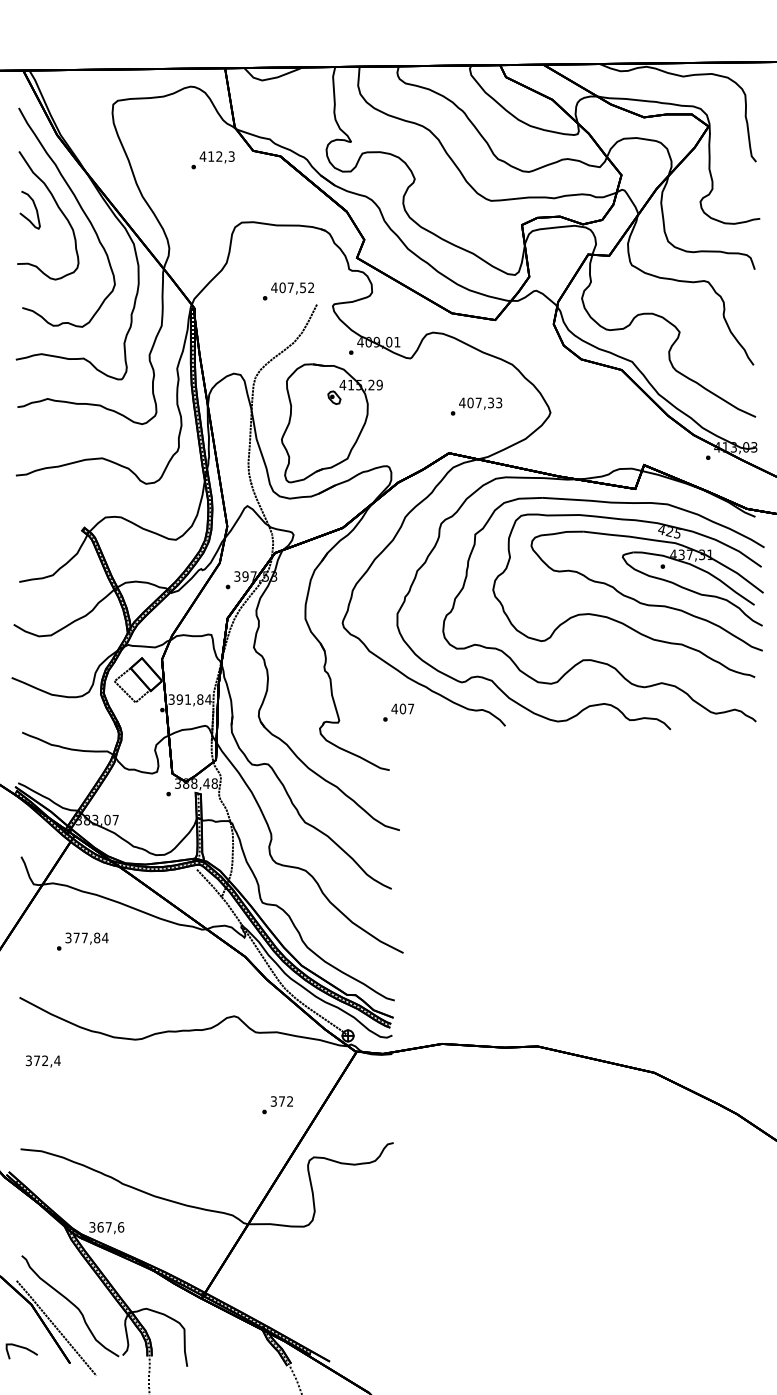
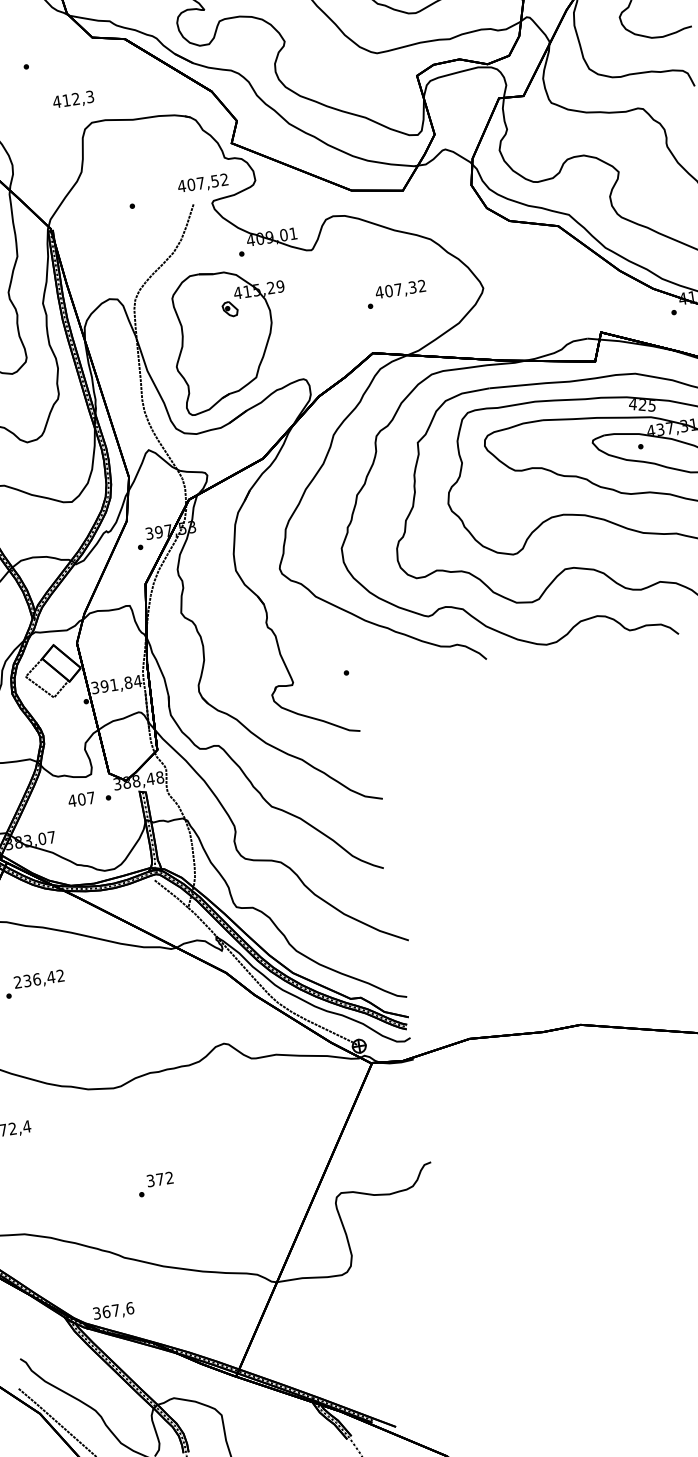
text: (216, 157) -> (72, 100), moved
text: (292, 288) -> (202, 183), moved
text: (499, 403) -> (422, 286), 407,33 -> 407,32
text: (402, 708) -> (81, 798), moved
text: (86, 937) -> (38, 978), 377,84 -> 236,42
text: (277, 1105) -> (155, 1184), moved

